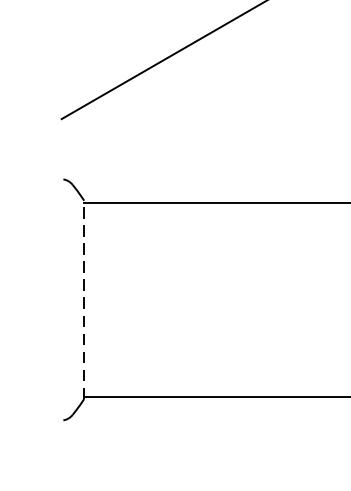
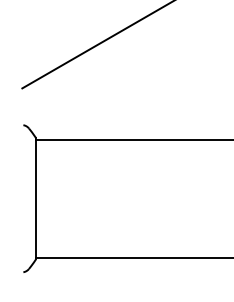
line: (84, 299) -> (36, 198), dashed -> solid

